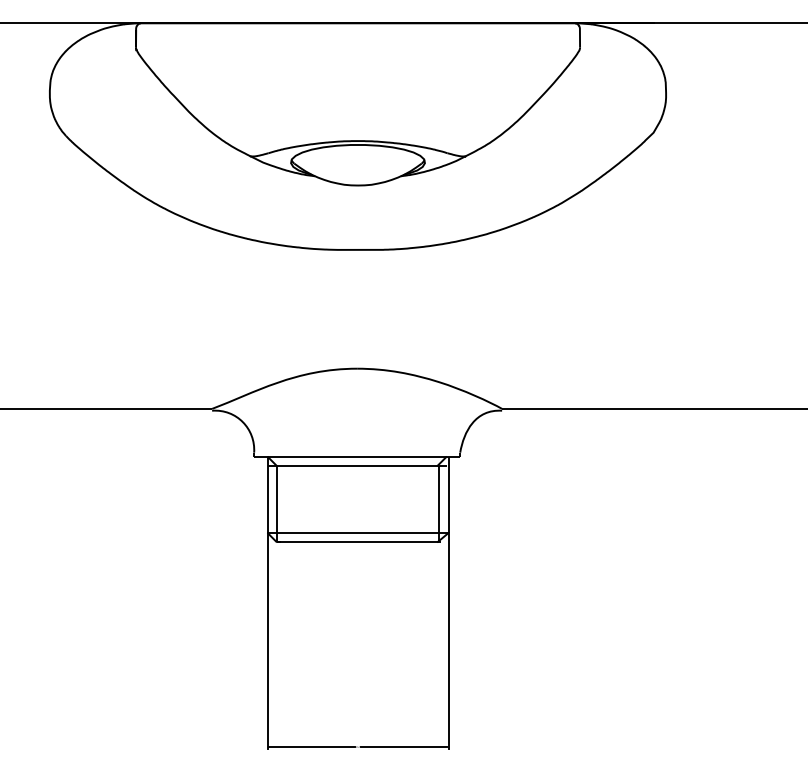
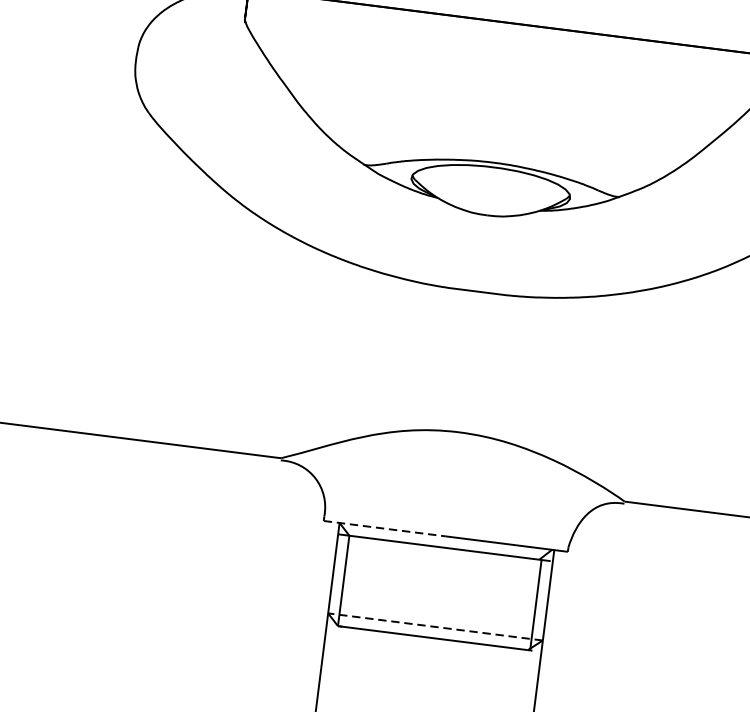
line: (306, 456) -> (385, 528), solid -> dashed
line: (358, 532) -> (436, 626), solid -> dashed

